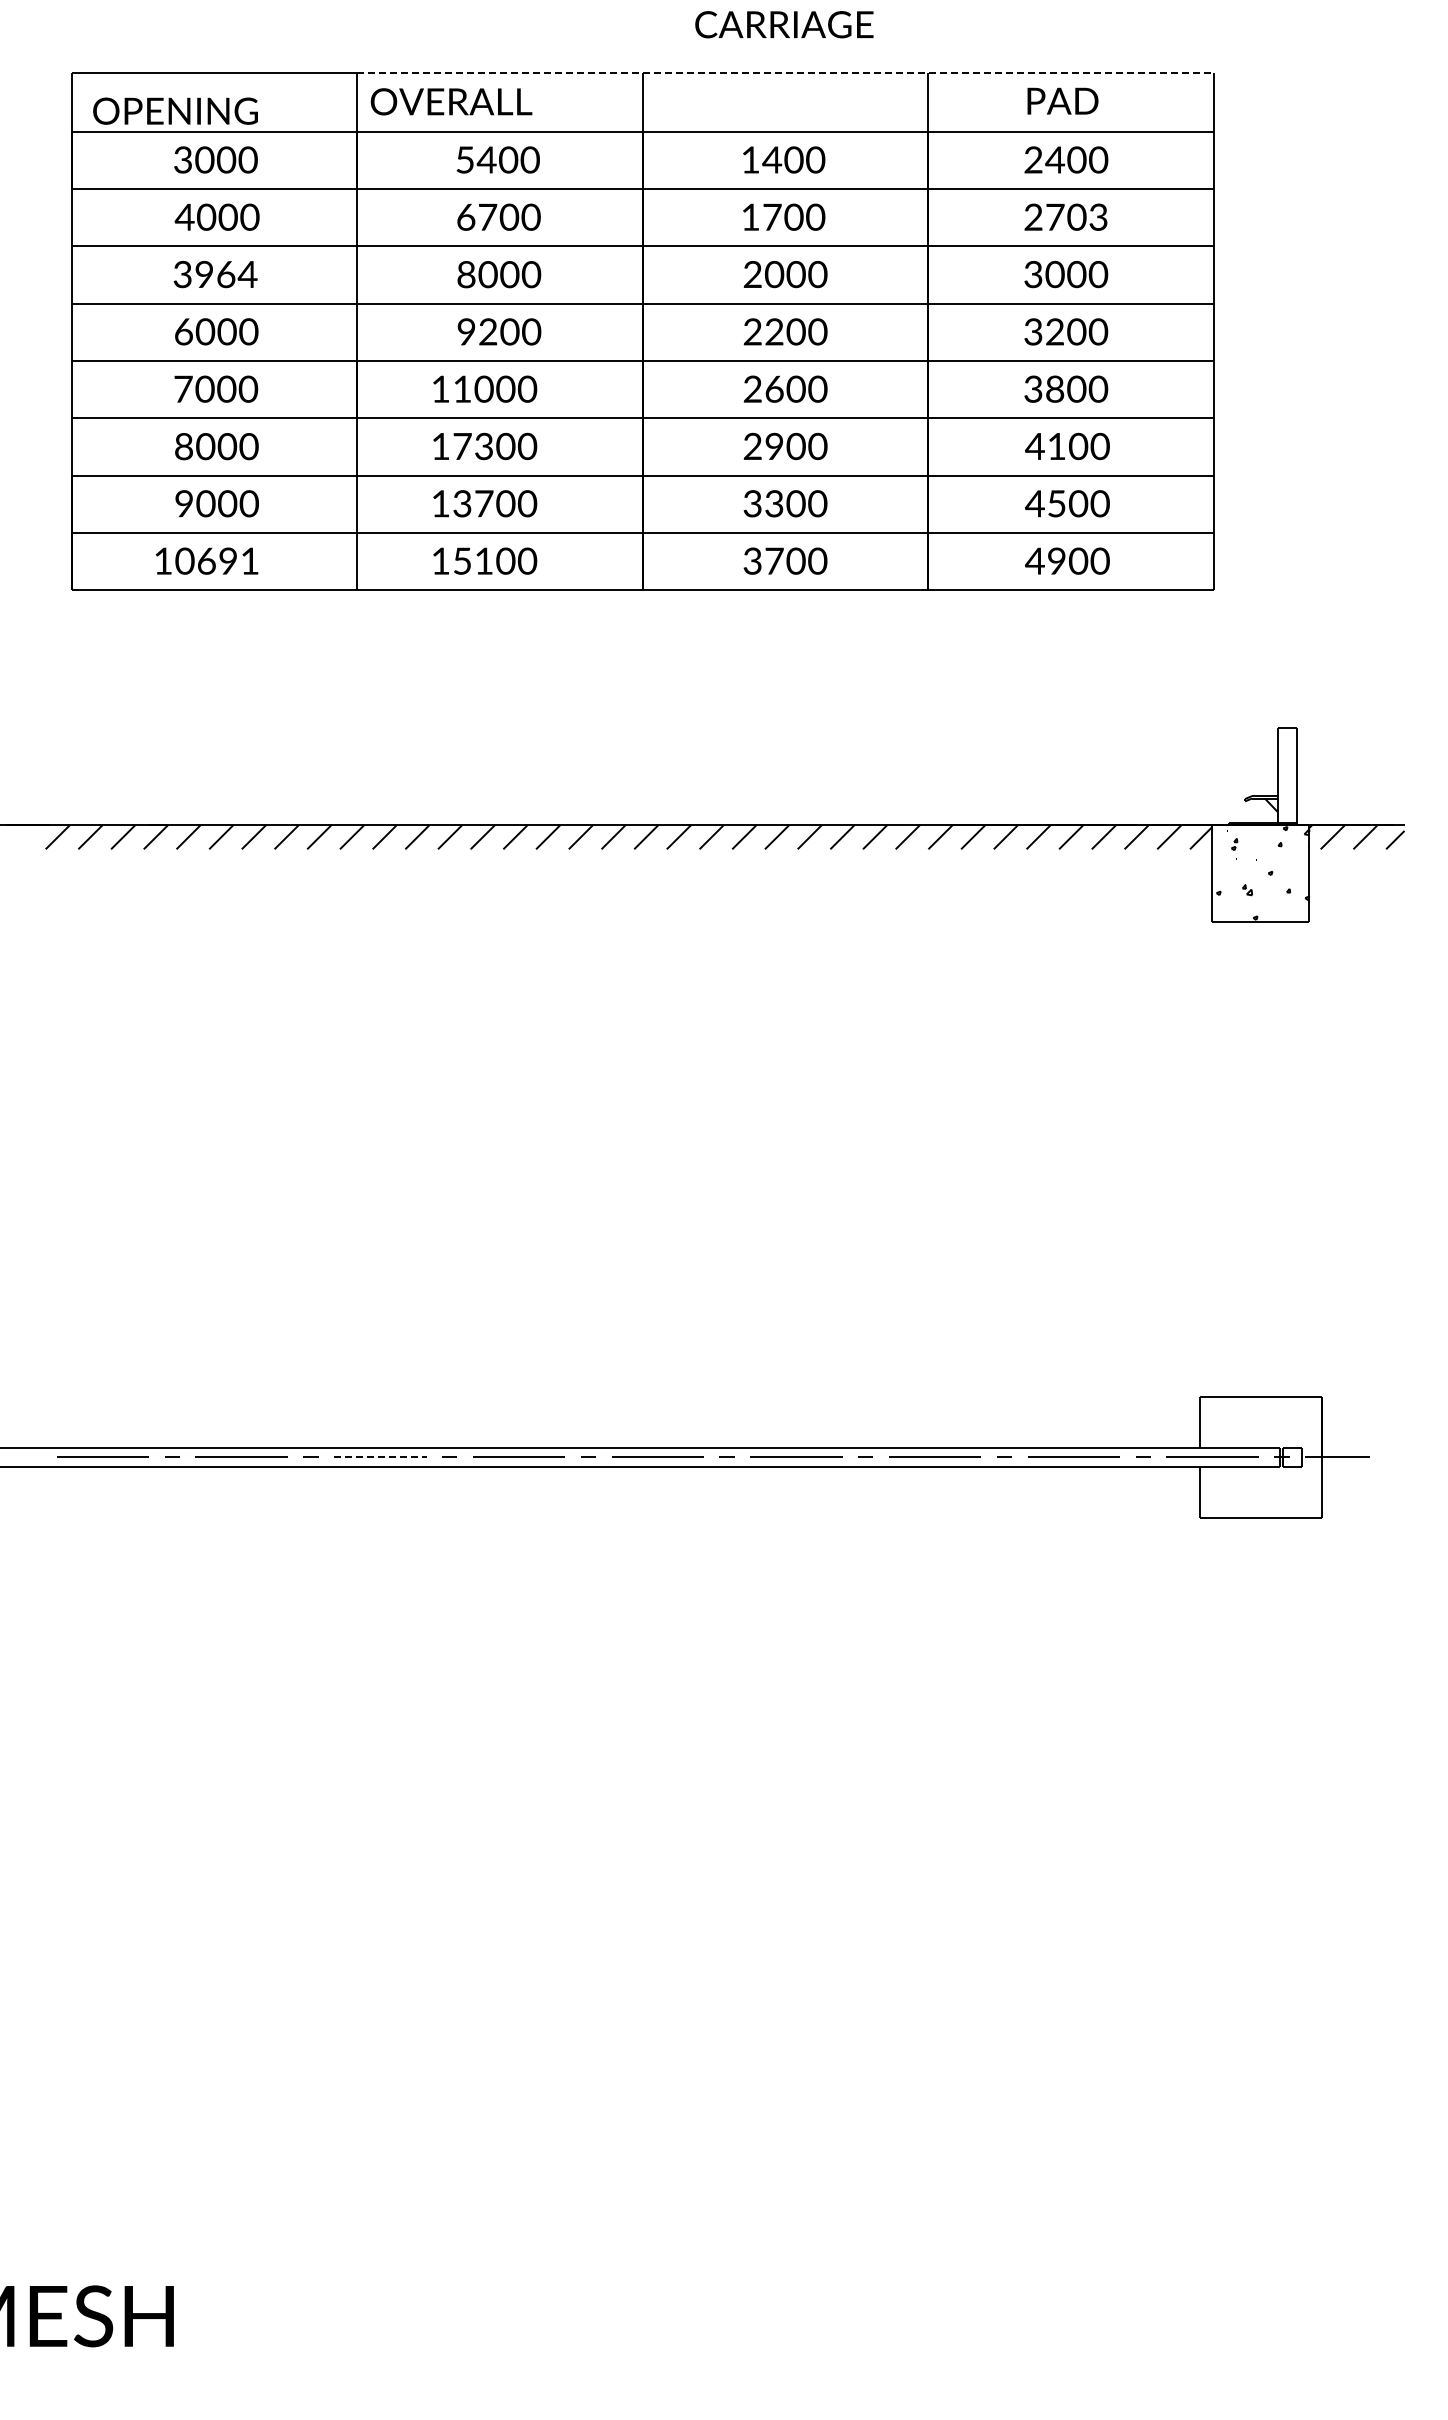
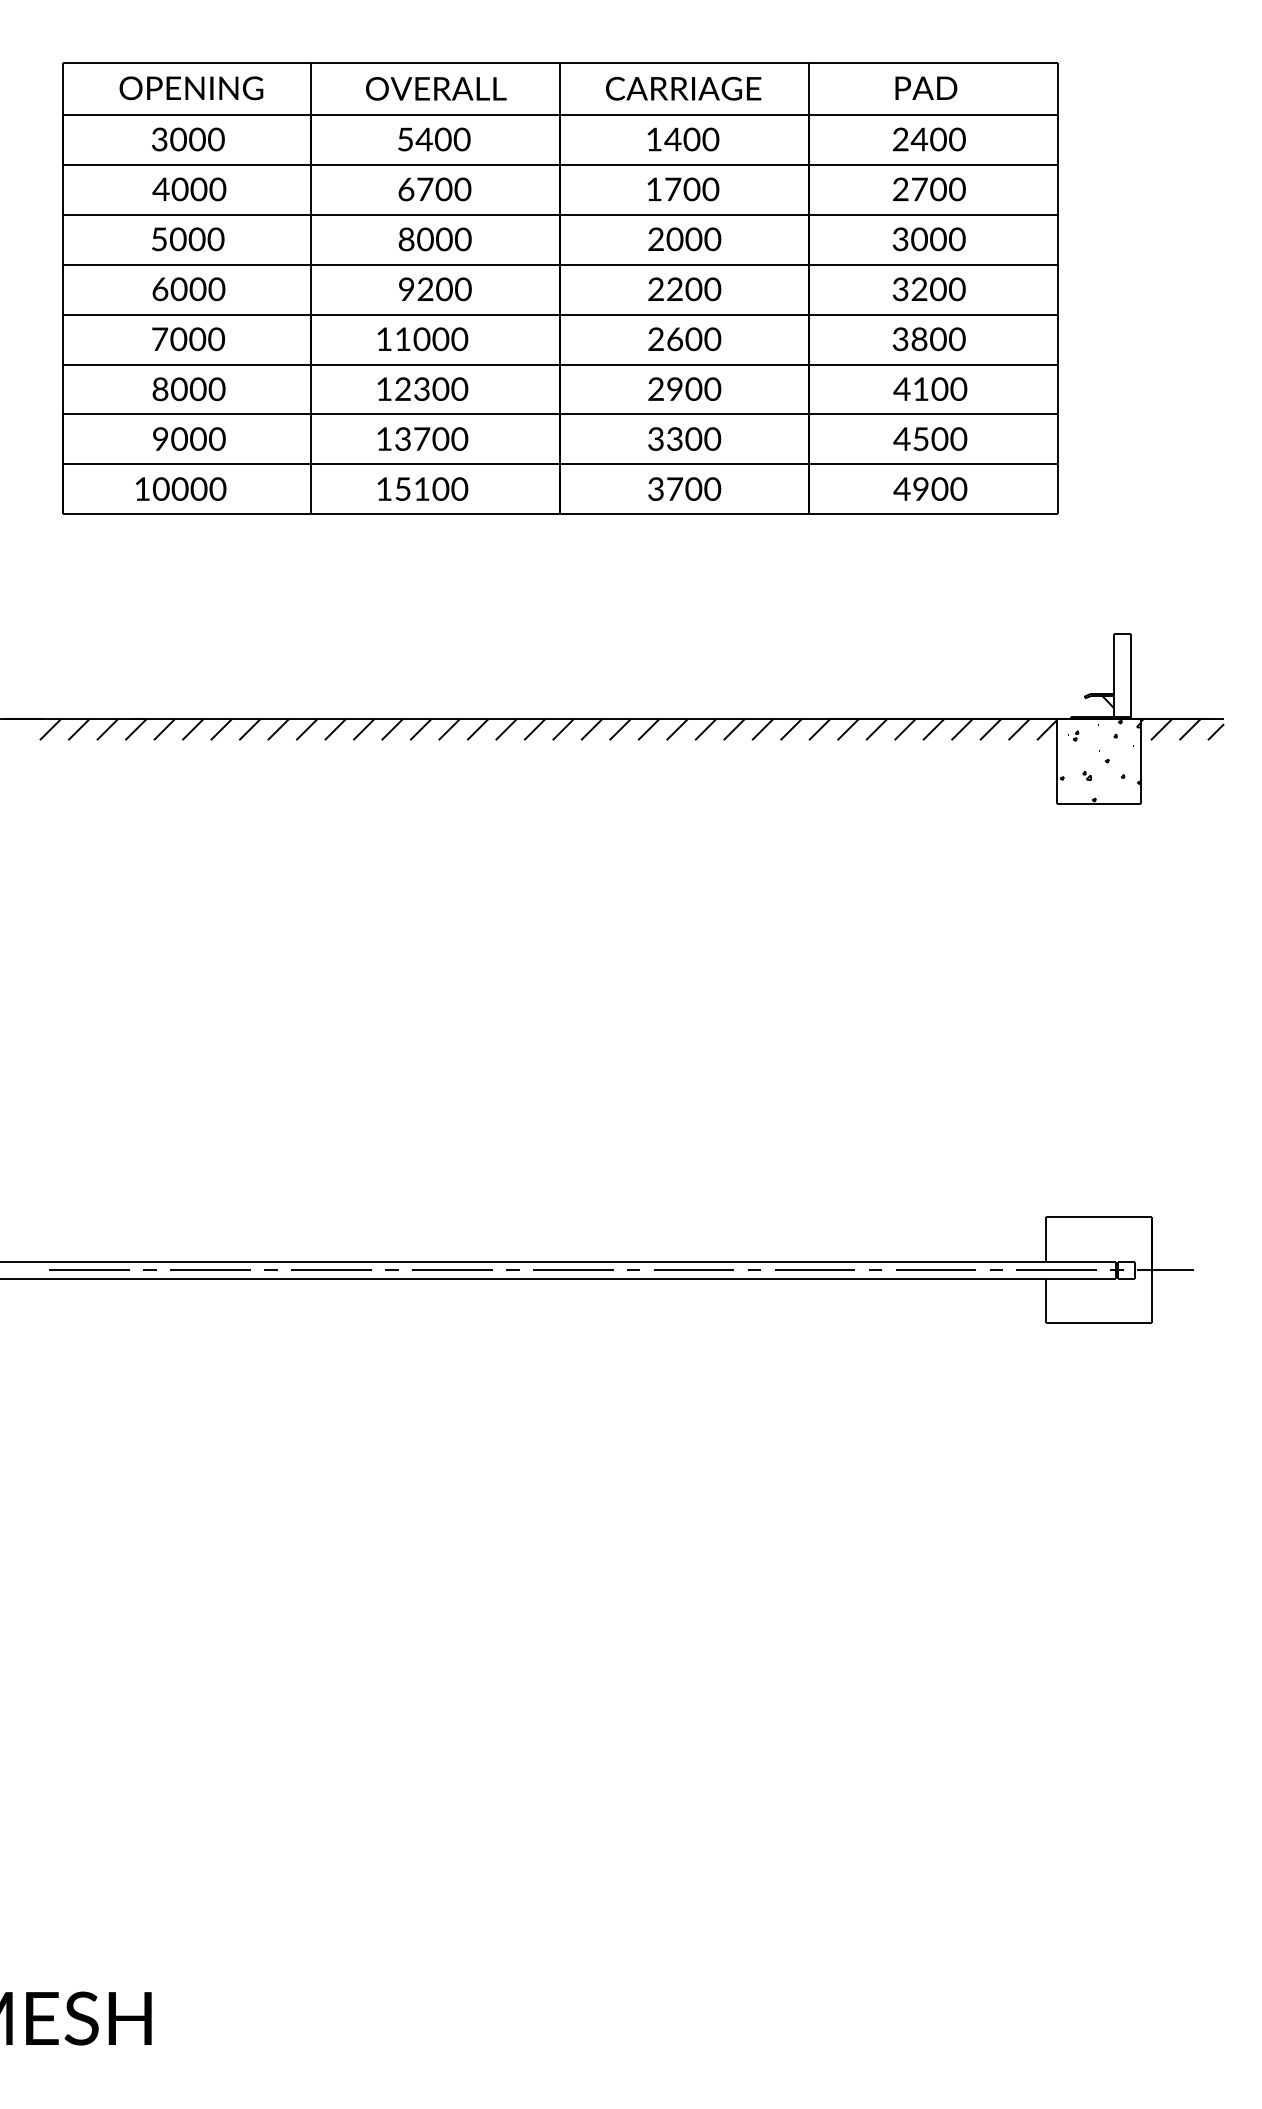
text: (784, 24) -> (683, 88), moved
line: (785, 72) -> (684, 63), dashed -> solid
text: (451, 101) -> (436, 88), moved
text: (175, 110) -> (191, 87), moved
text: (1098, 217) -> (957, 189), 2703 -> 2700
text: (215, 274) -> (187, 239), 3964 -> 5000
text: (462, 445) -> (403, 388), 17300 -> 12300
text: (228, 560) -> (199, 488), 10691 -> 10000
line: (380, 1457) -> (331, 1270), dashed -> solid

